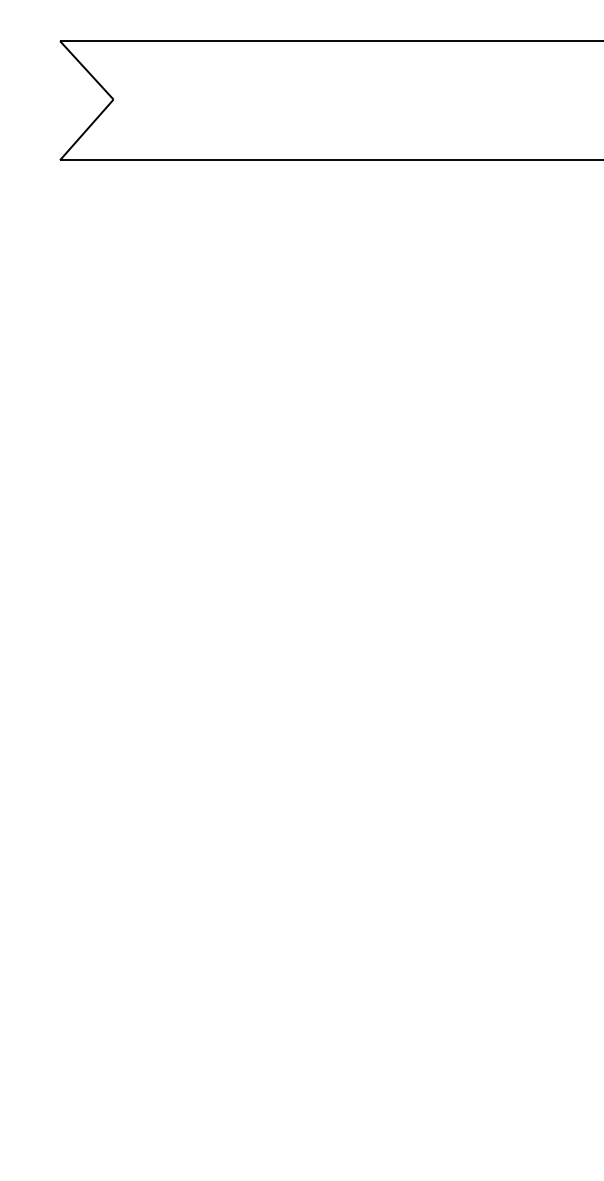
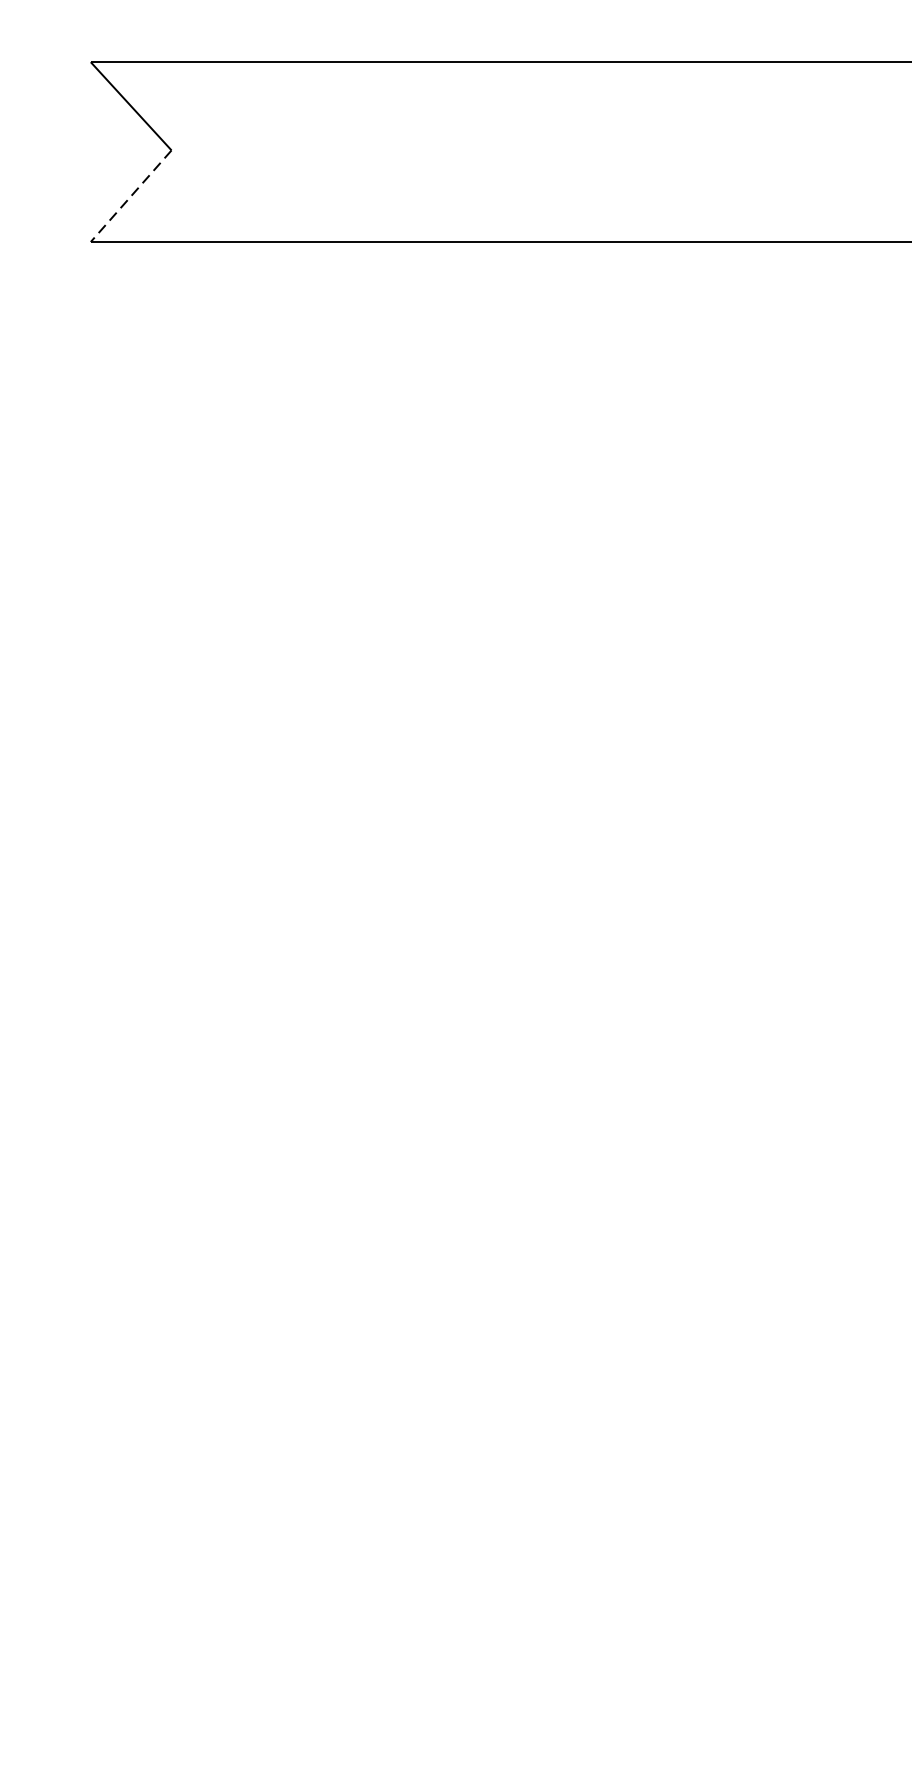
line: (86, 130) -> (130, 197), solid -> dashed

